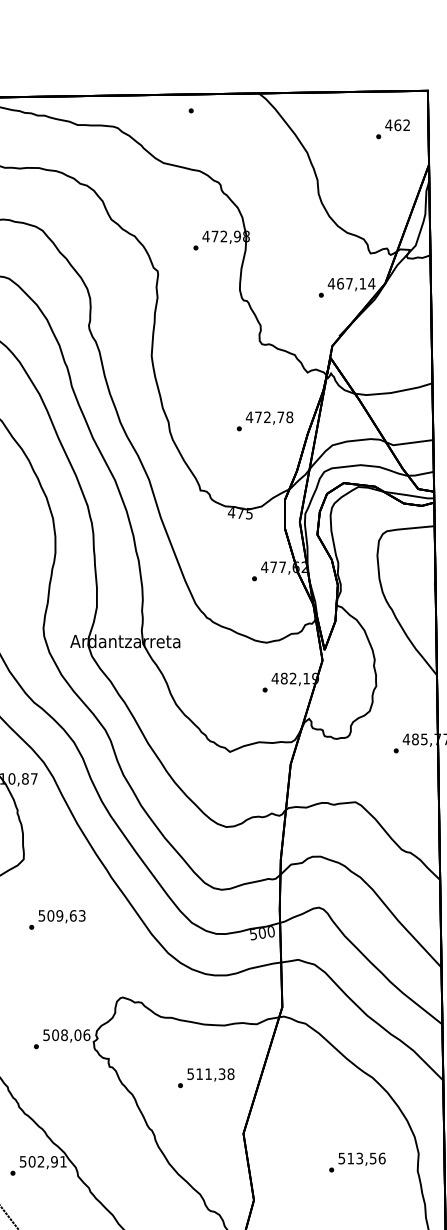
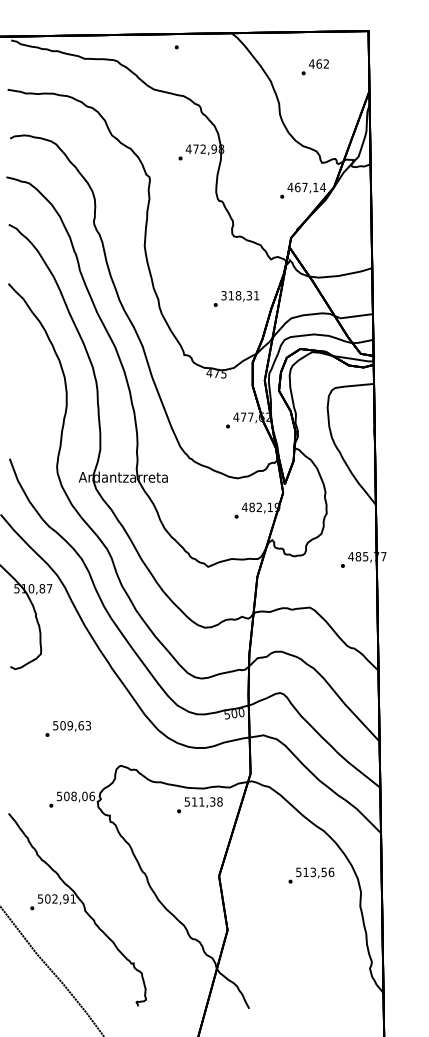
text: (392, 129) -> (314, 67), moved
text: (269, 417) -> (240, 295), 472,78 -> 318,31
text: (57, 919) -> (68, 728), moved
text: (205, 1078) -> (199, 805), moved
text: (357, 1162) -> (311, 875), moved

